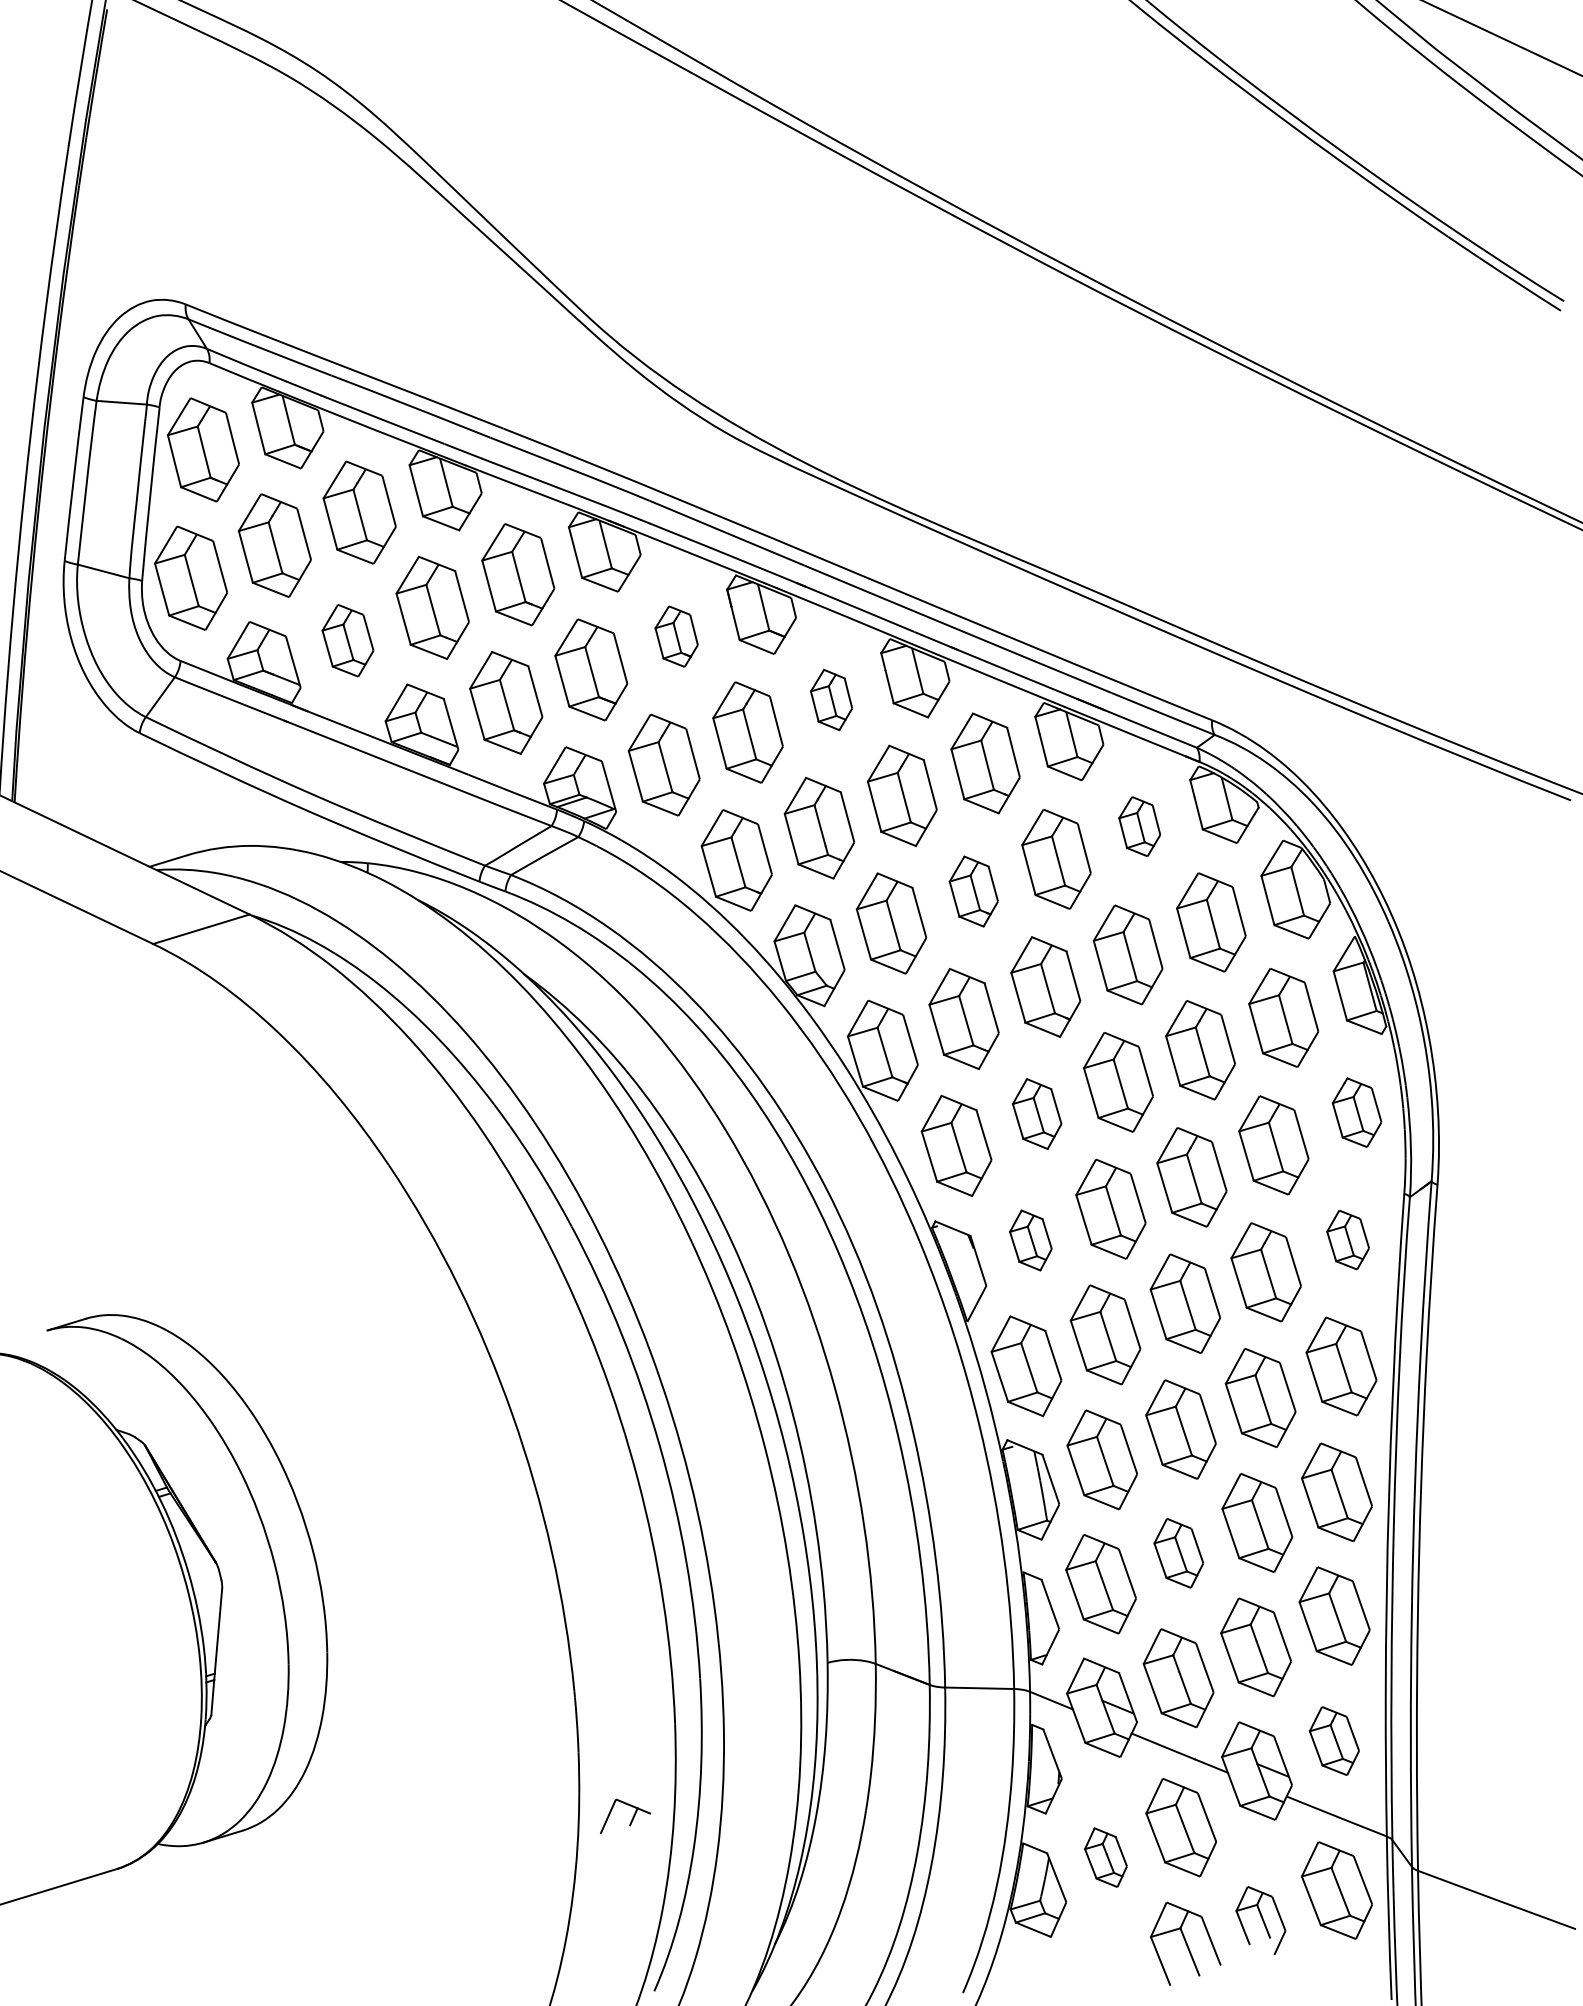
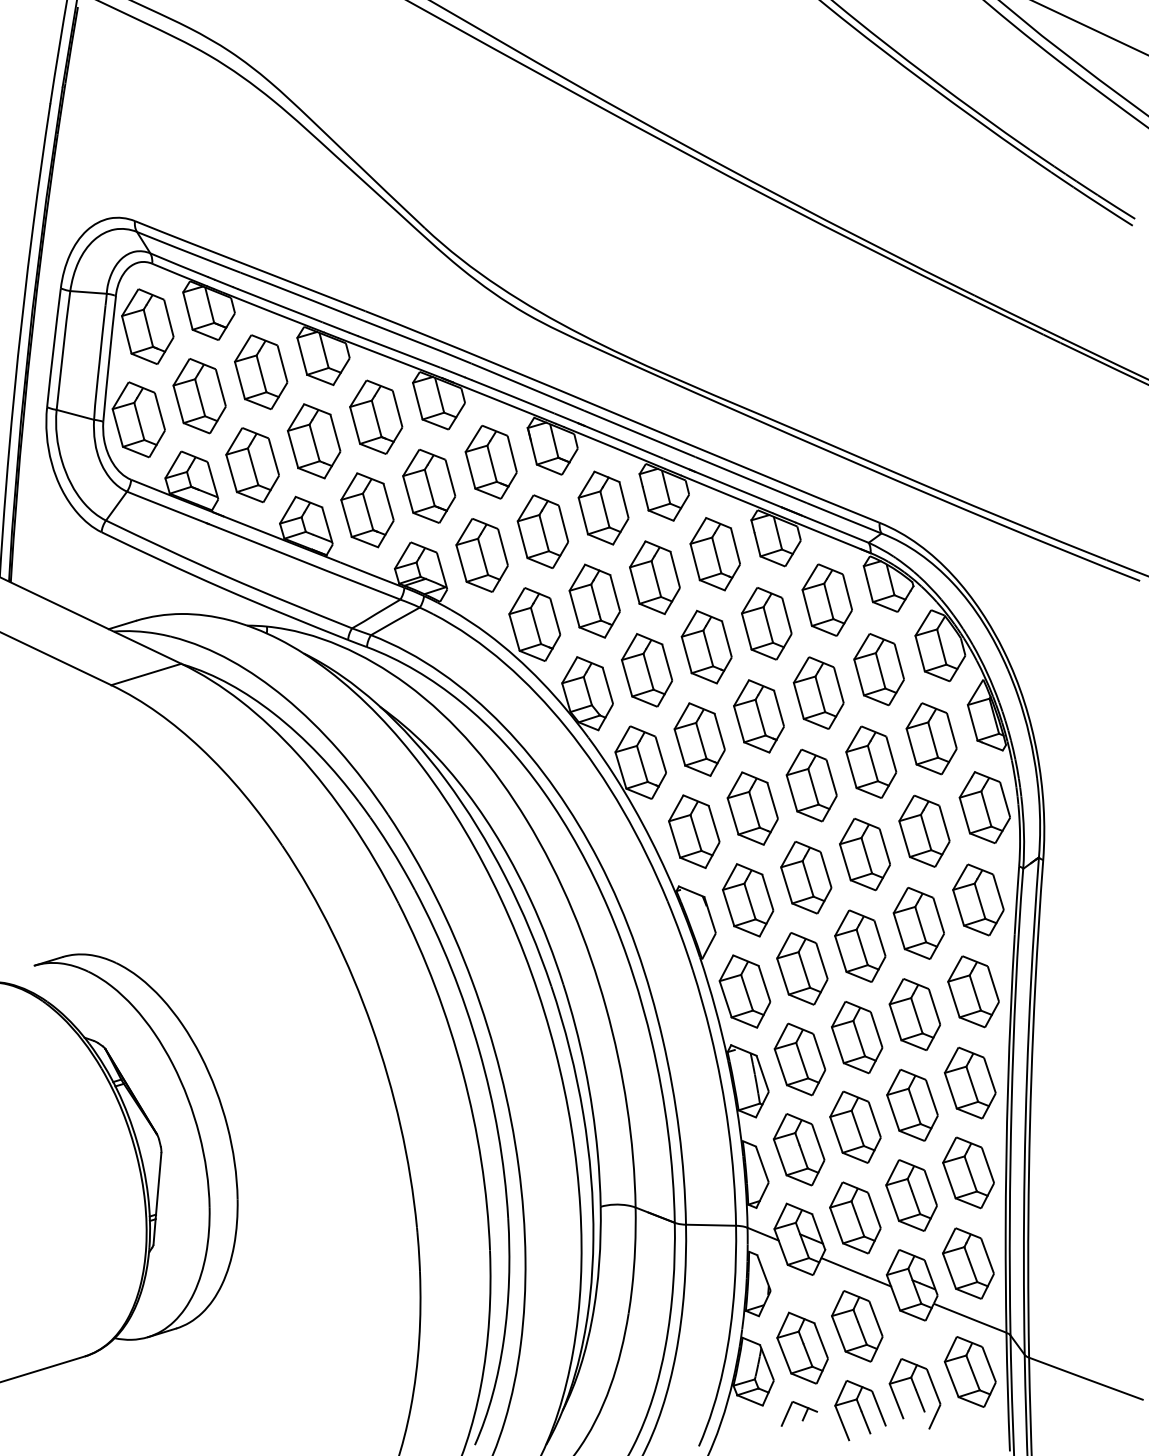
part: (676, 636) -> (491, 462), size x1.67
part: (347, 640) -> (252, 464), size x1.43
part: (831, 699) -> (603, 507), size x1.67
part: (1139, 826) -> (827, 599), size x1.67
part: (973, 891) -> (706, 647), size x1.43
part: (1356, 1112) -> (984, 807), size x1.43
part: (1036, 1113) -> (752, 808), size x1.43
part: (1347, 1239) -> (977, 899), size x1.67
part: (1030, 1240) -> (747, 900), size x1.67
part: (1178, 1553) -> (855, 1127), size x1.43
part: (1334, 1740) -> (968, 1263), size x1.43
part: (631, 1819) -> (803, 1416), moved
part: (1105, 1857) -> (802, 1348), size x1.67
part: (1260, 1920) -> (914, 1393), size x1.43

